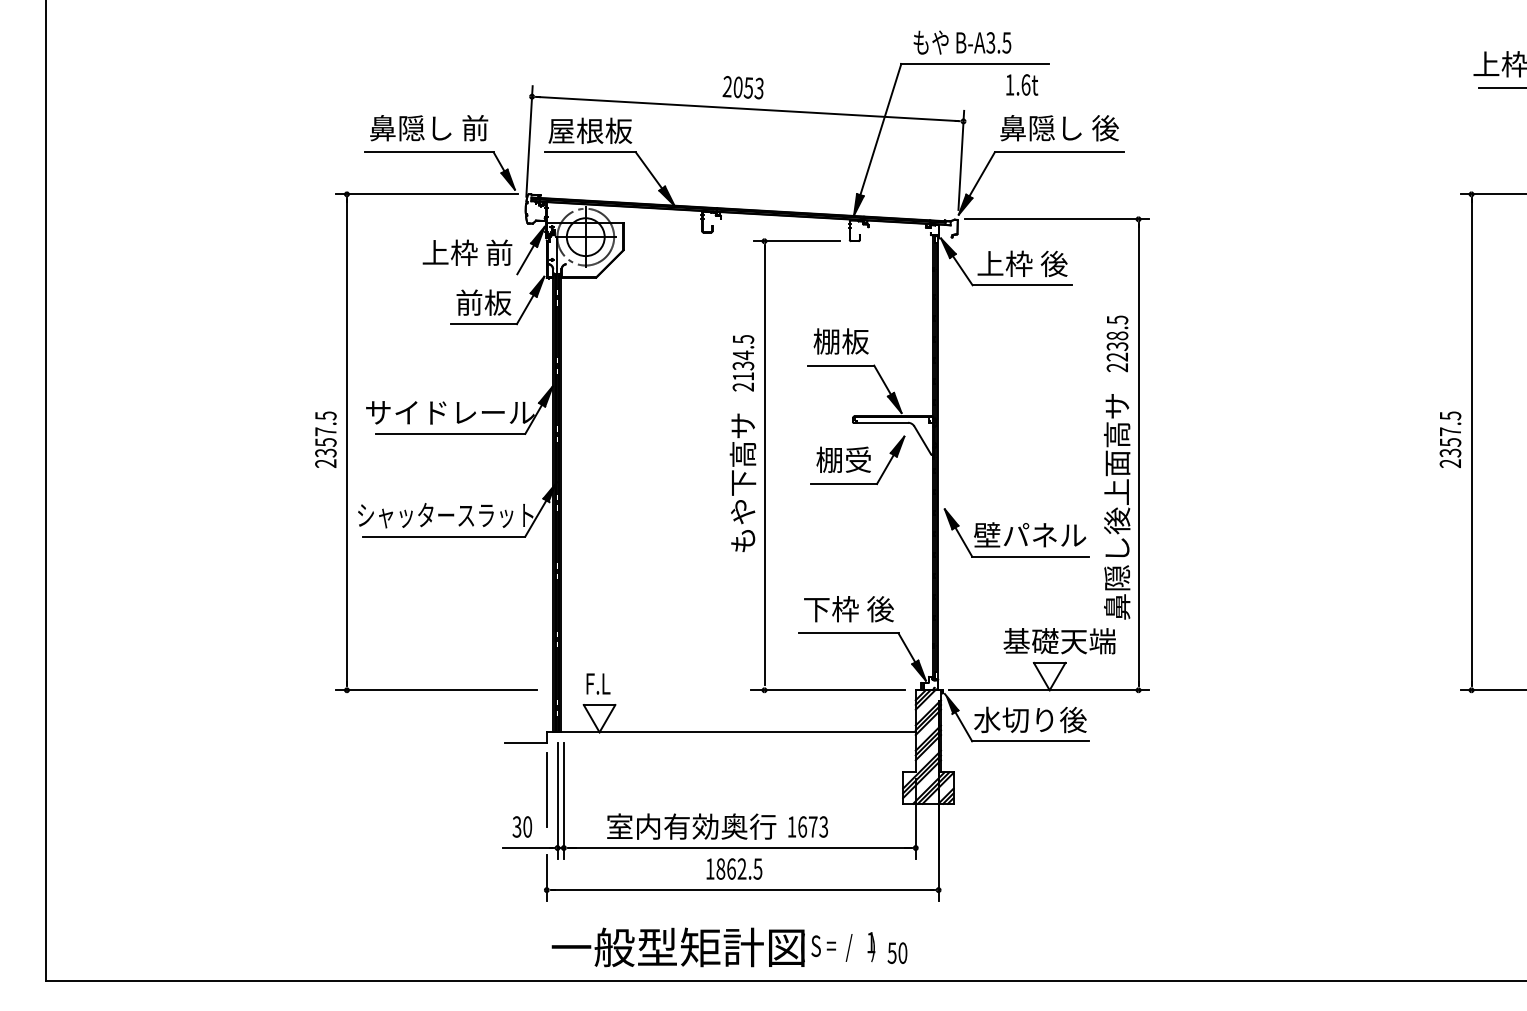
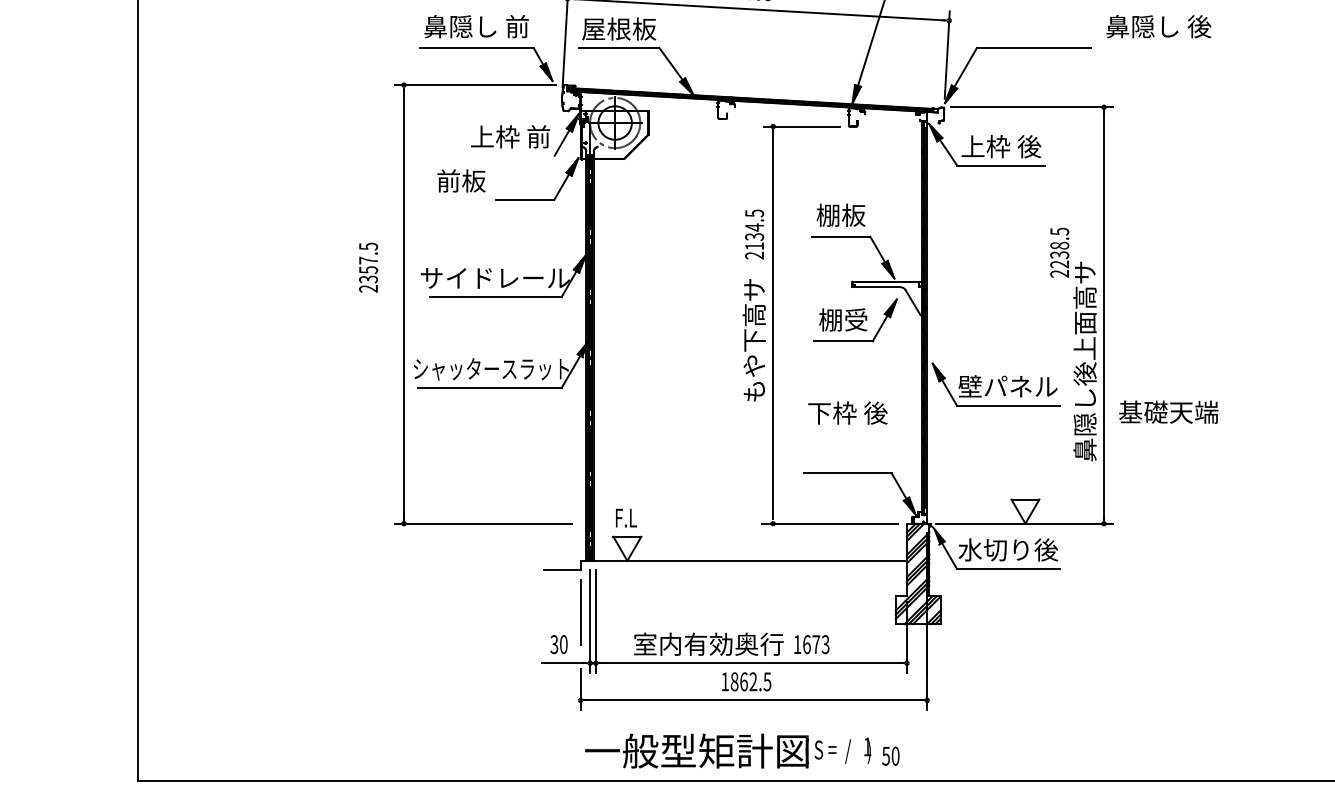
text: (1059, 128) -> (1158, 26), moved
text: (483, 302) -> (461, 180), moved
text: (1117, 343) -> (1059, 252), moved
text: (325, 439) -> (368, 267), moved
text: (848, 609) -> (847, 413), moved
text: (1059, 641) -> (1168, 412), moved

